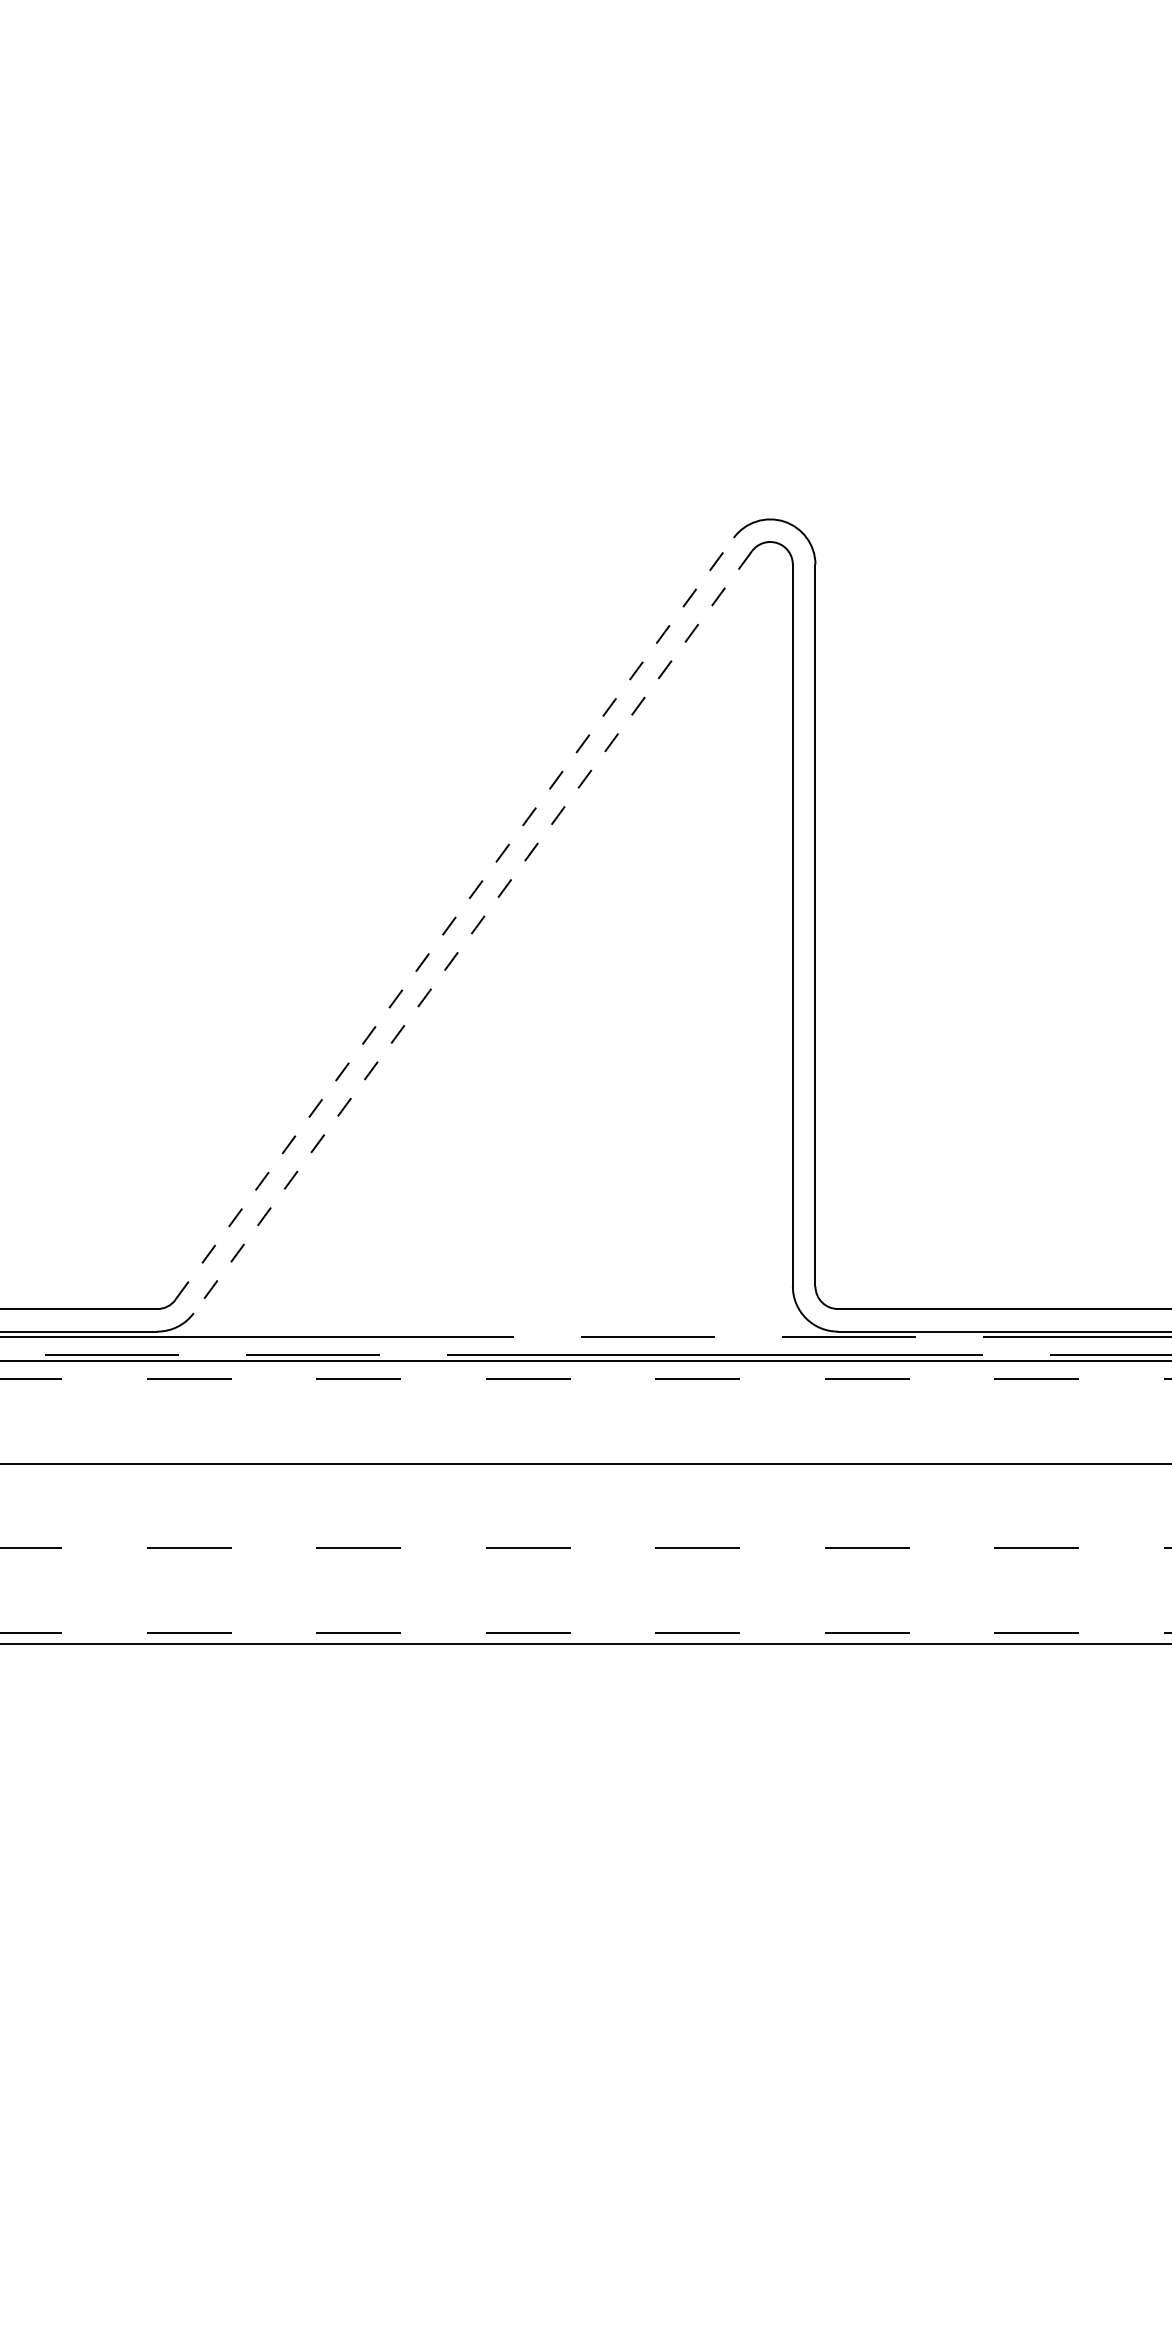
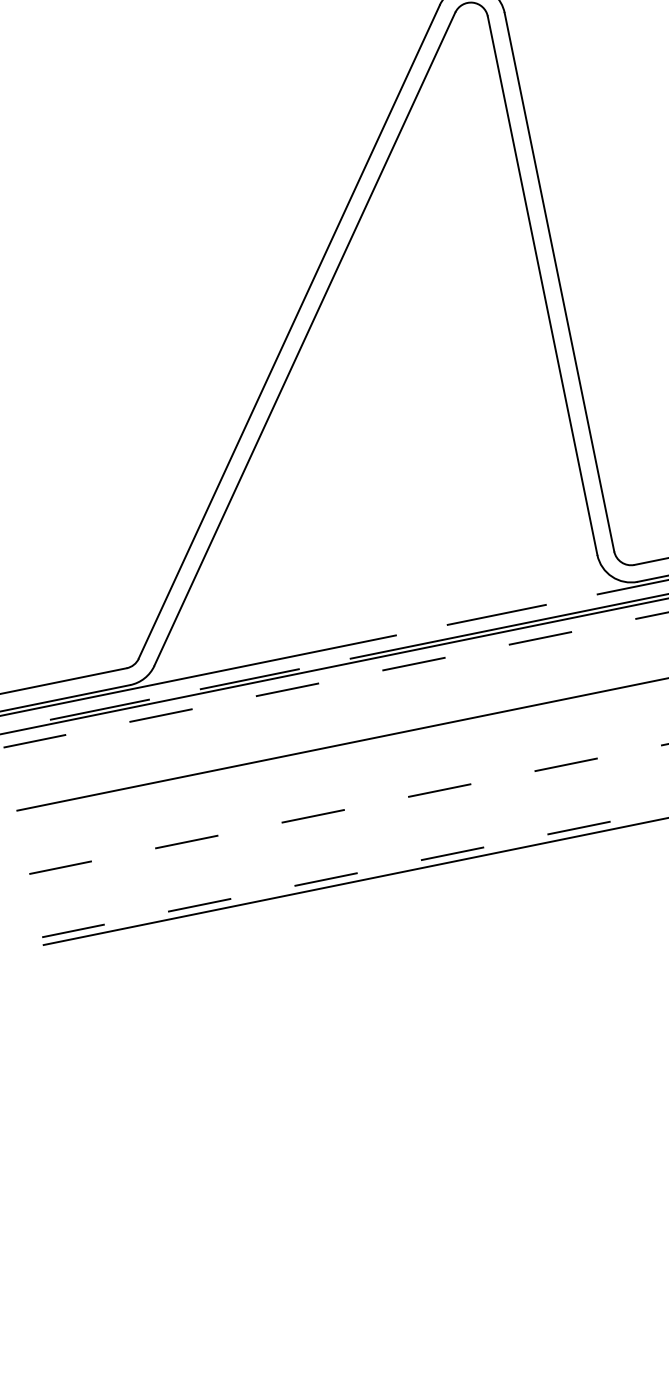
line: (454, 918) -> (289, 331), dashed -> solid
line: (472, 932) -> (304, 339), dashed -> solid

